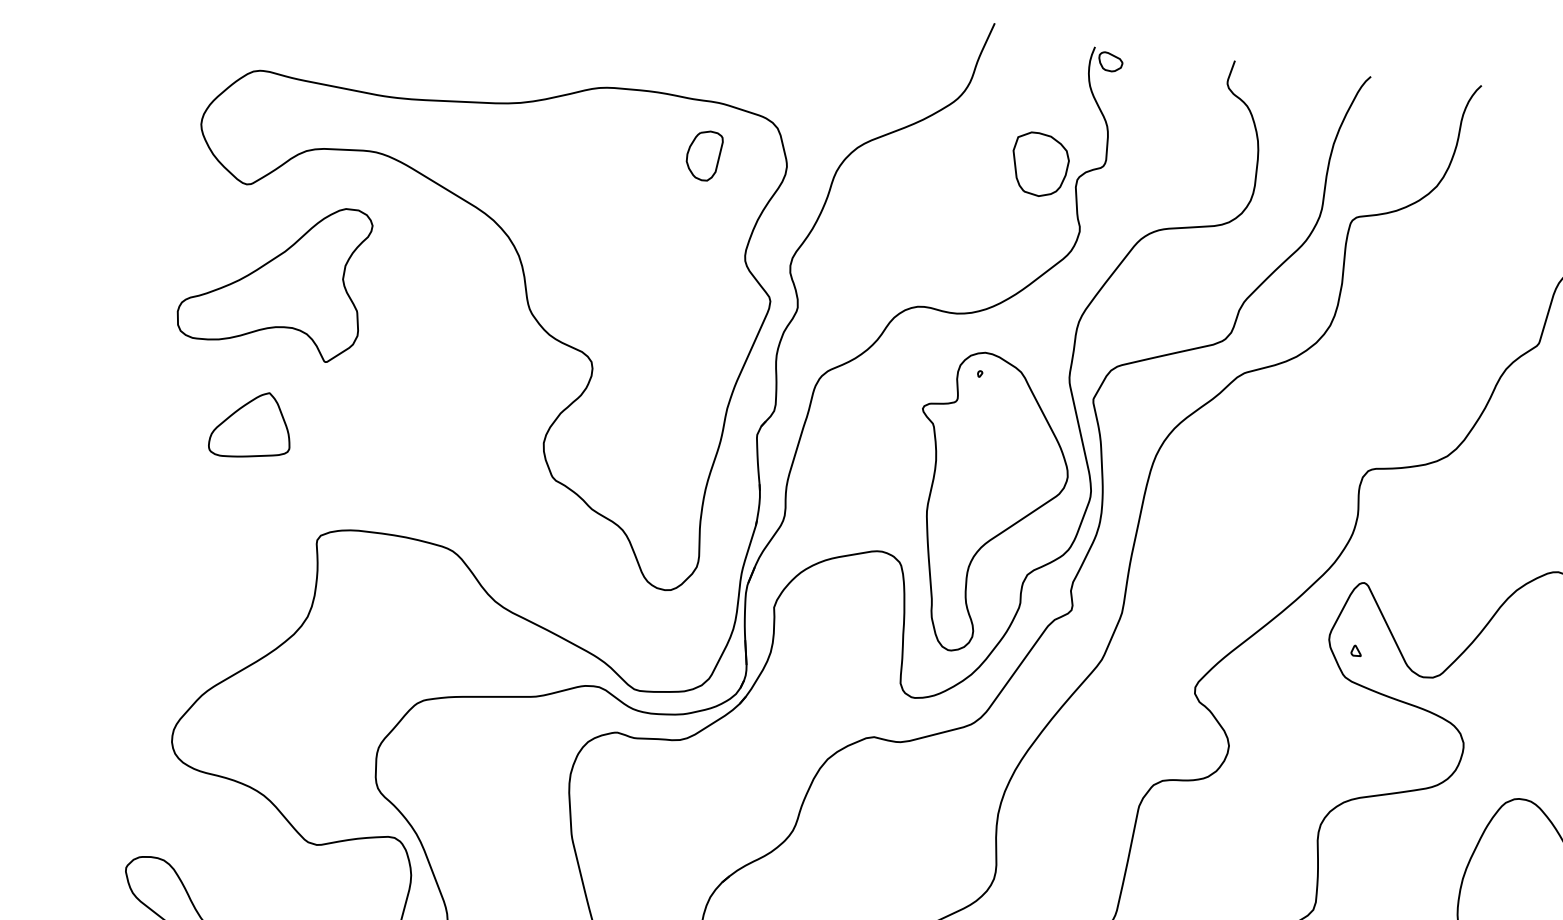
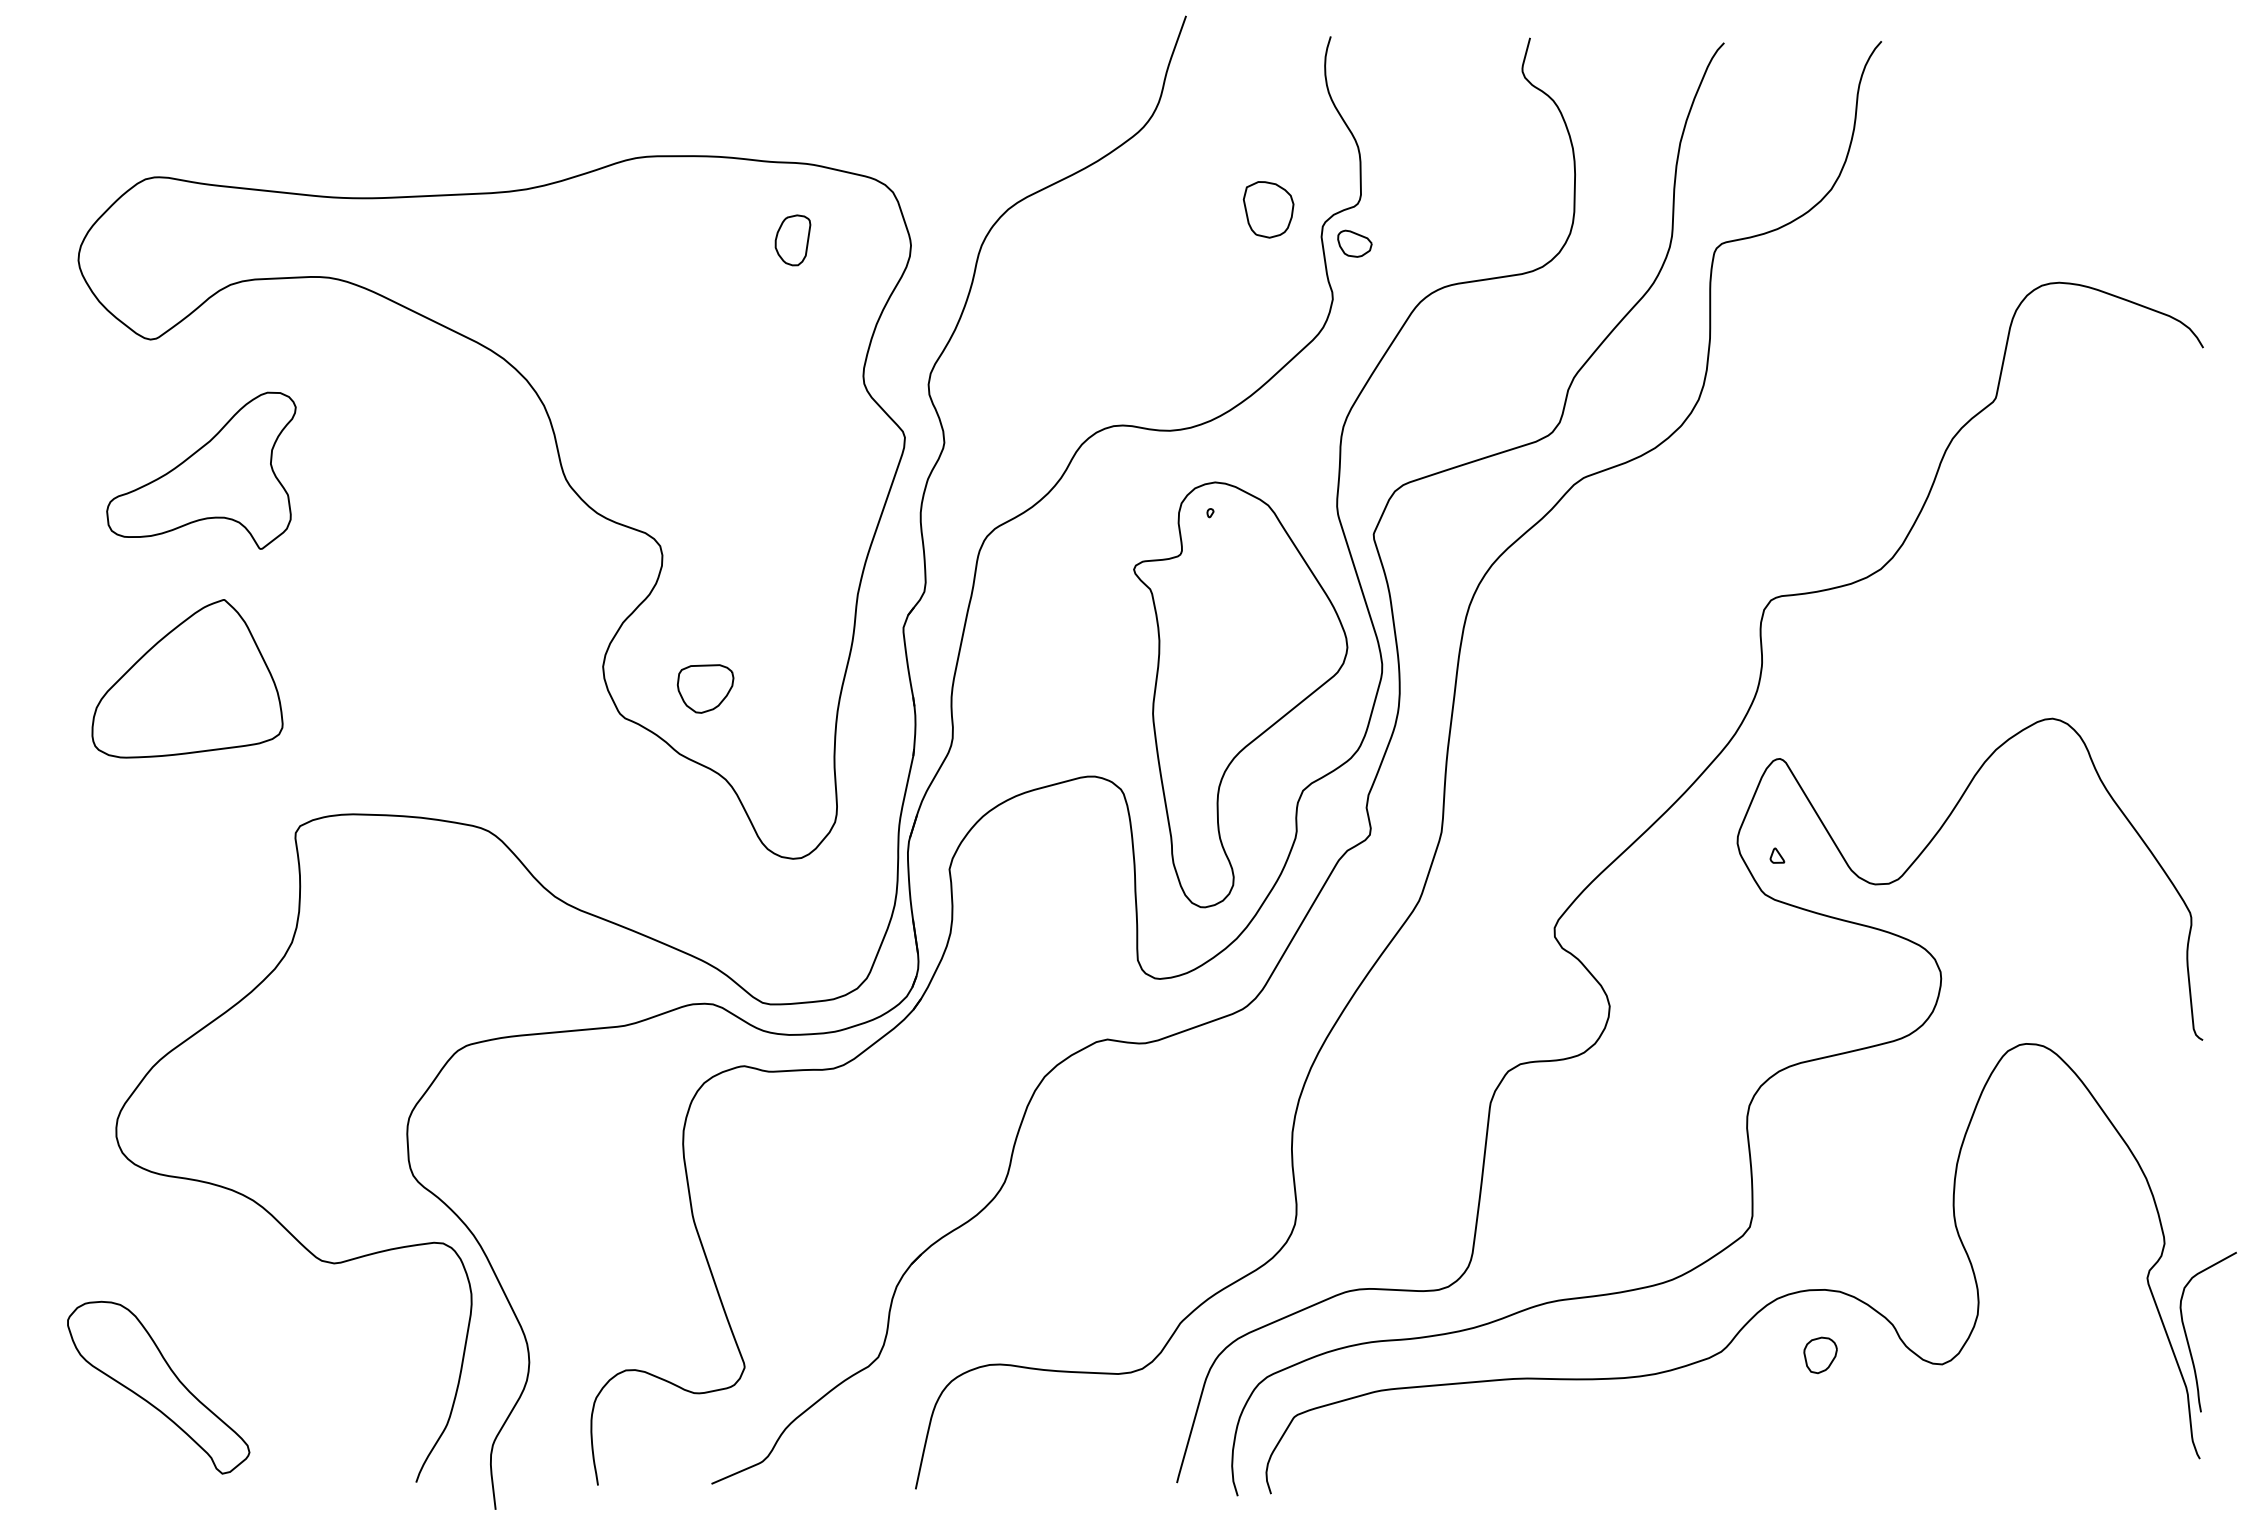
part: (1110, 61) -> (1354, 243), moved
part: (704, 155) -> (792, 240), size x0.71
part: (1040, 164) -> (1268, 209), size x0.62
part: (274, 279) -> (201, 470), size x0.71
part: (251, 424) -> (187, 678), size x1.67
part: (614, 464) -> (705, 688), added

